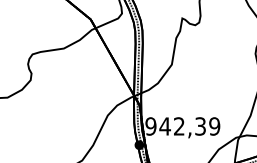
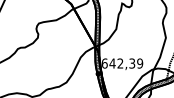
text: (150, 126) -> (104, 63), 942,39 -> 642,39

